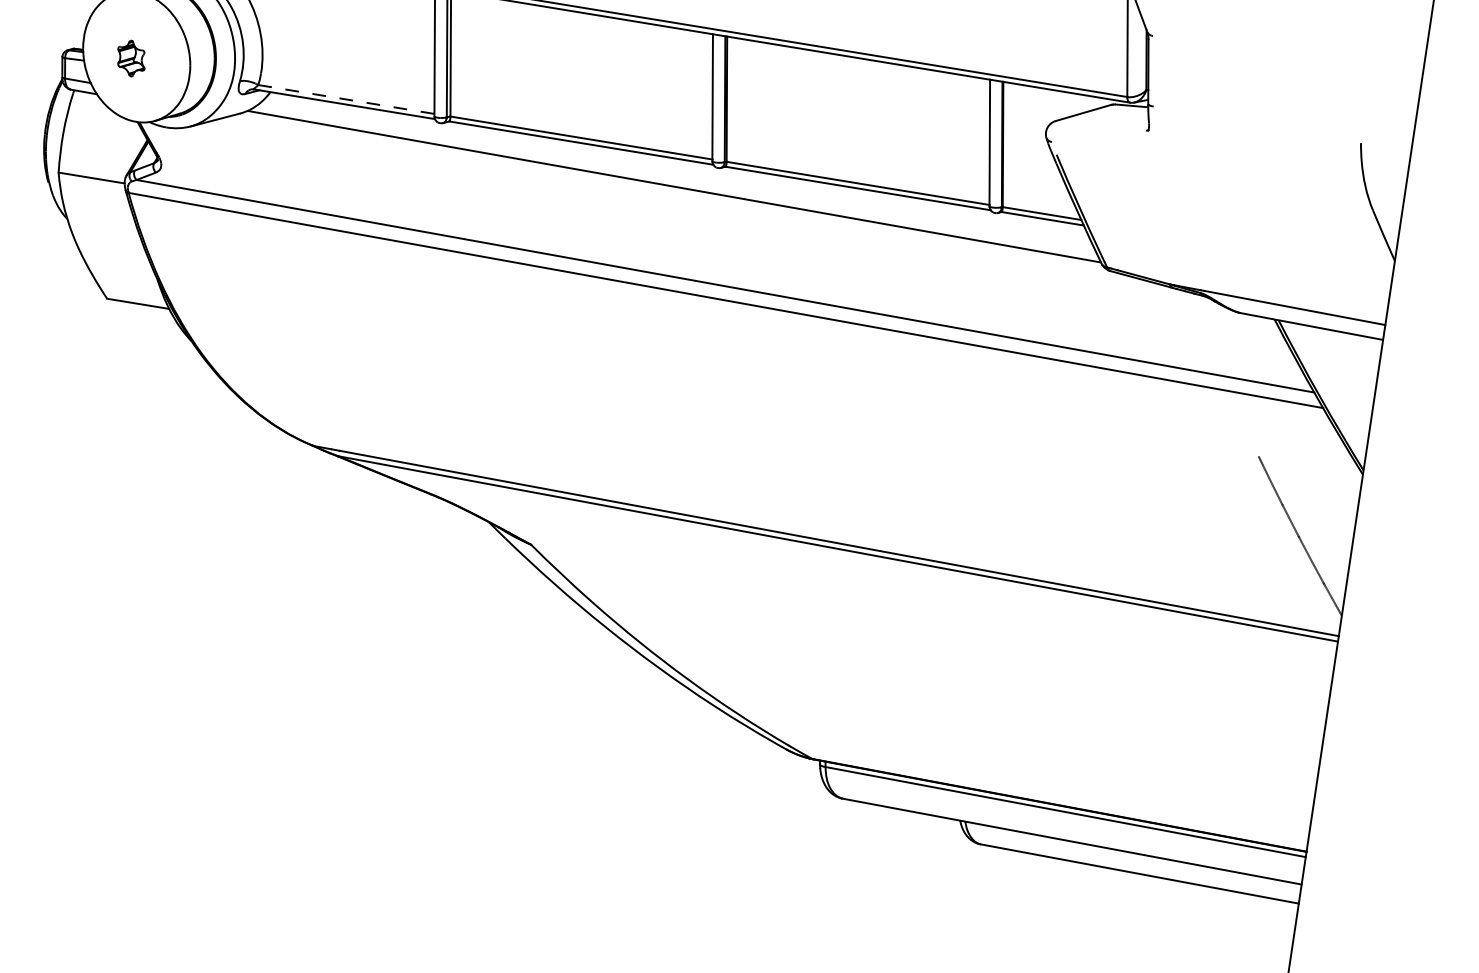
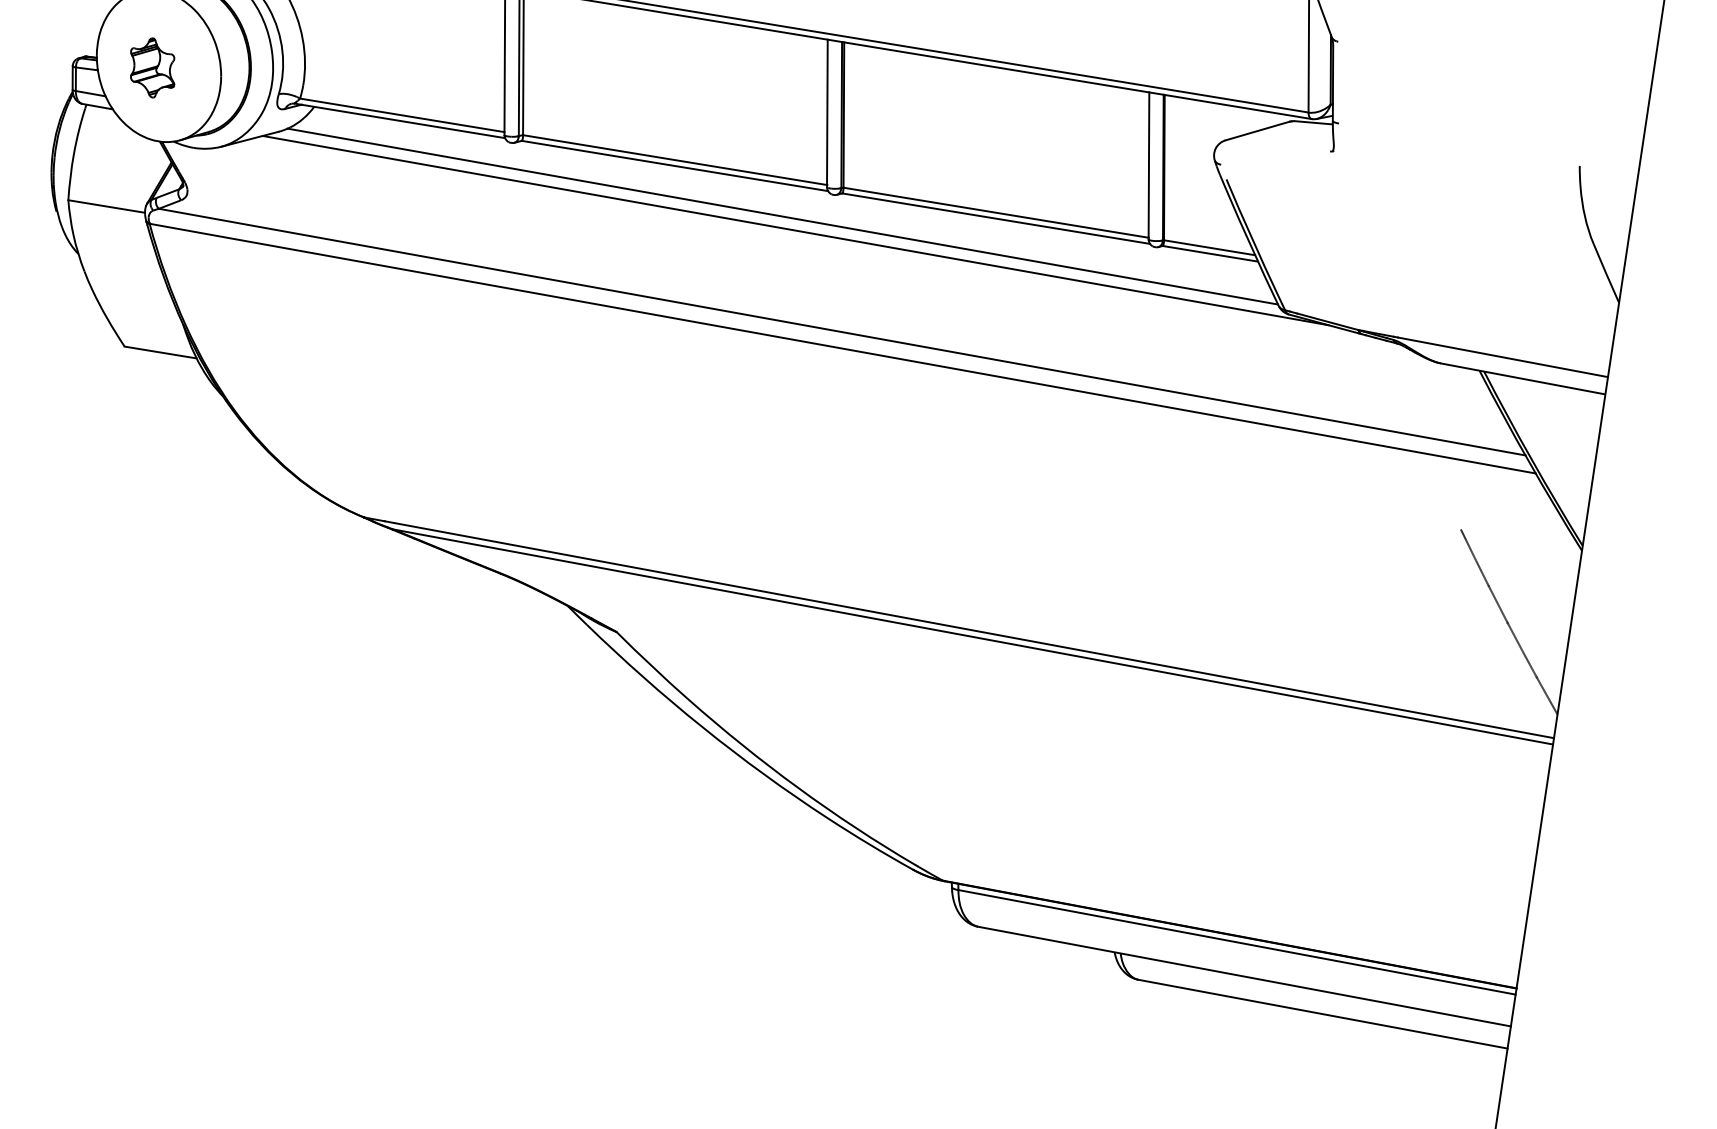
part: (131, 58) -> (152, 67), size x1.43
line: (346, 99) -> (402, 115), dashed -> solid
line: (685, 198) -> (795, 230), added

